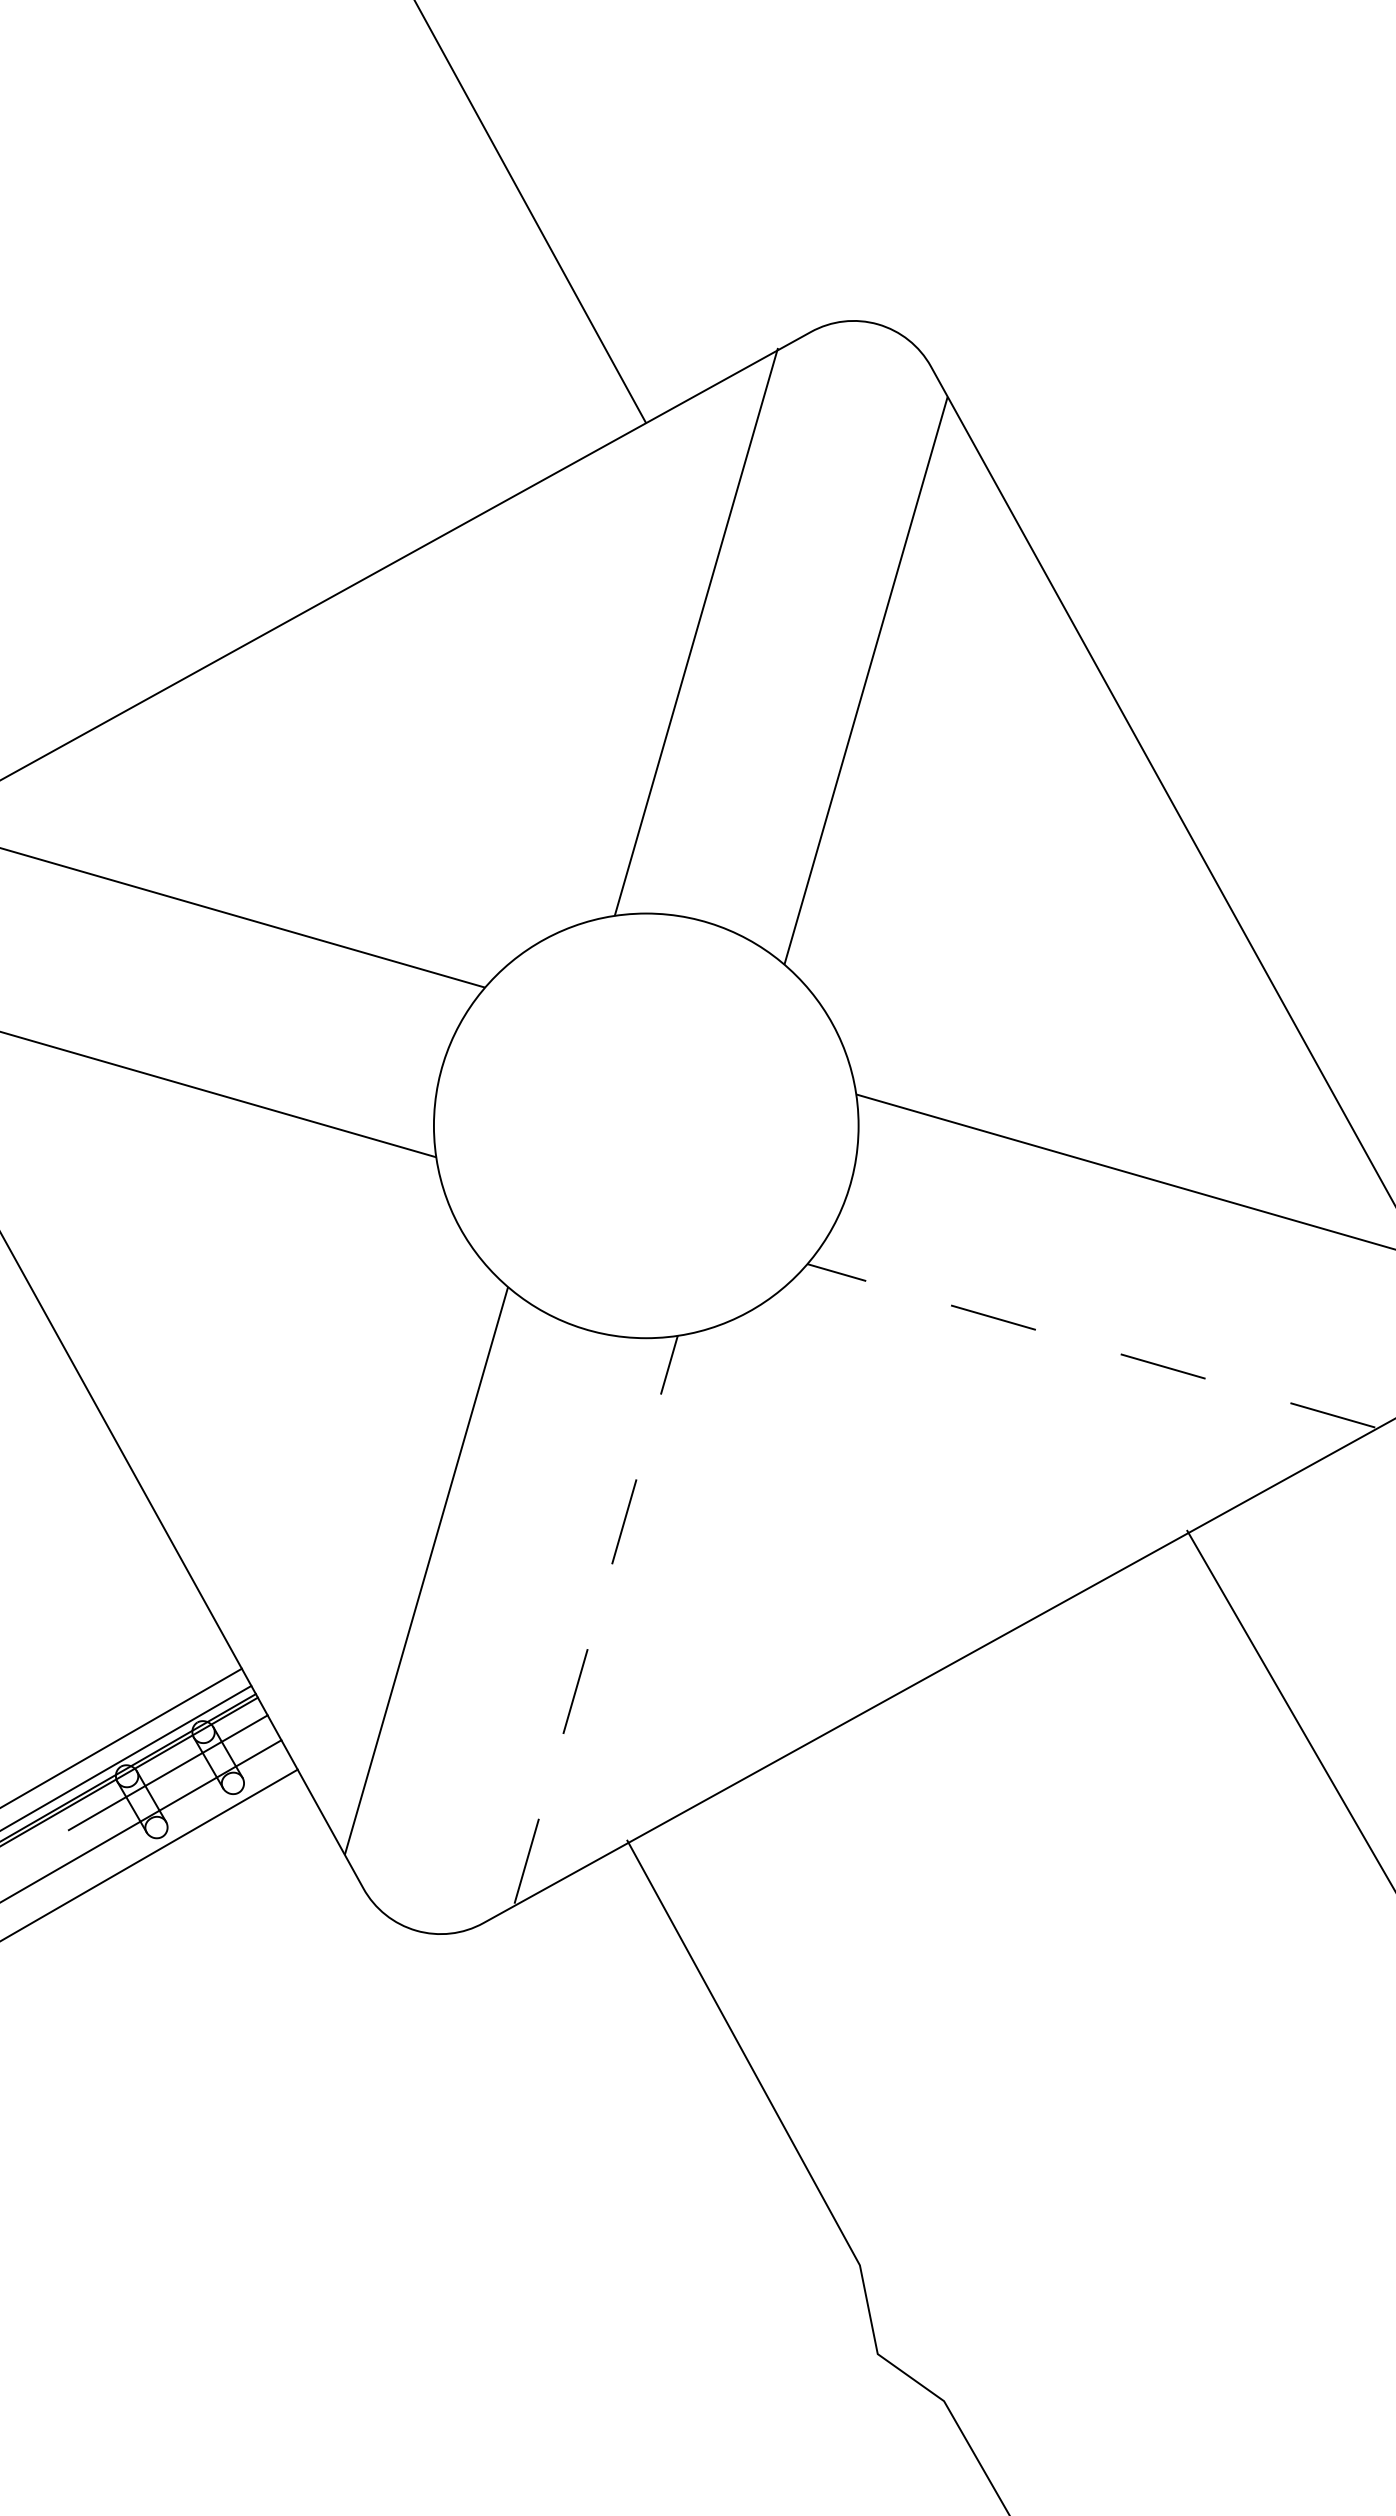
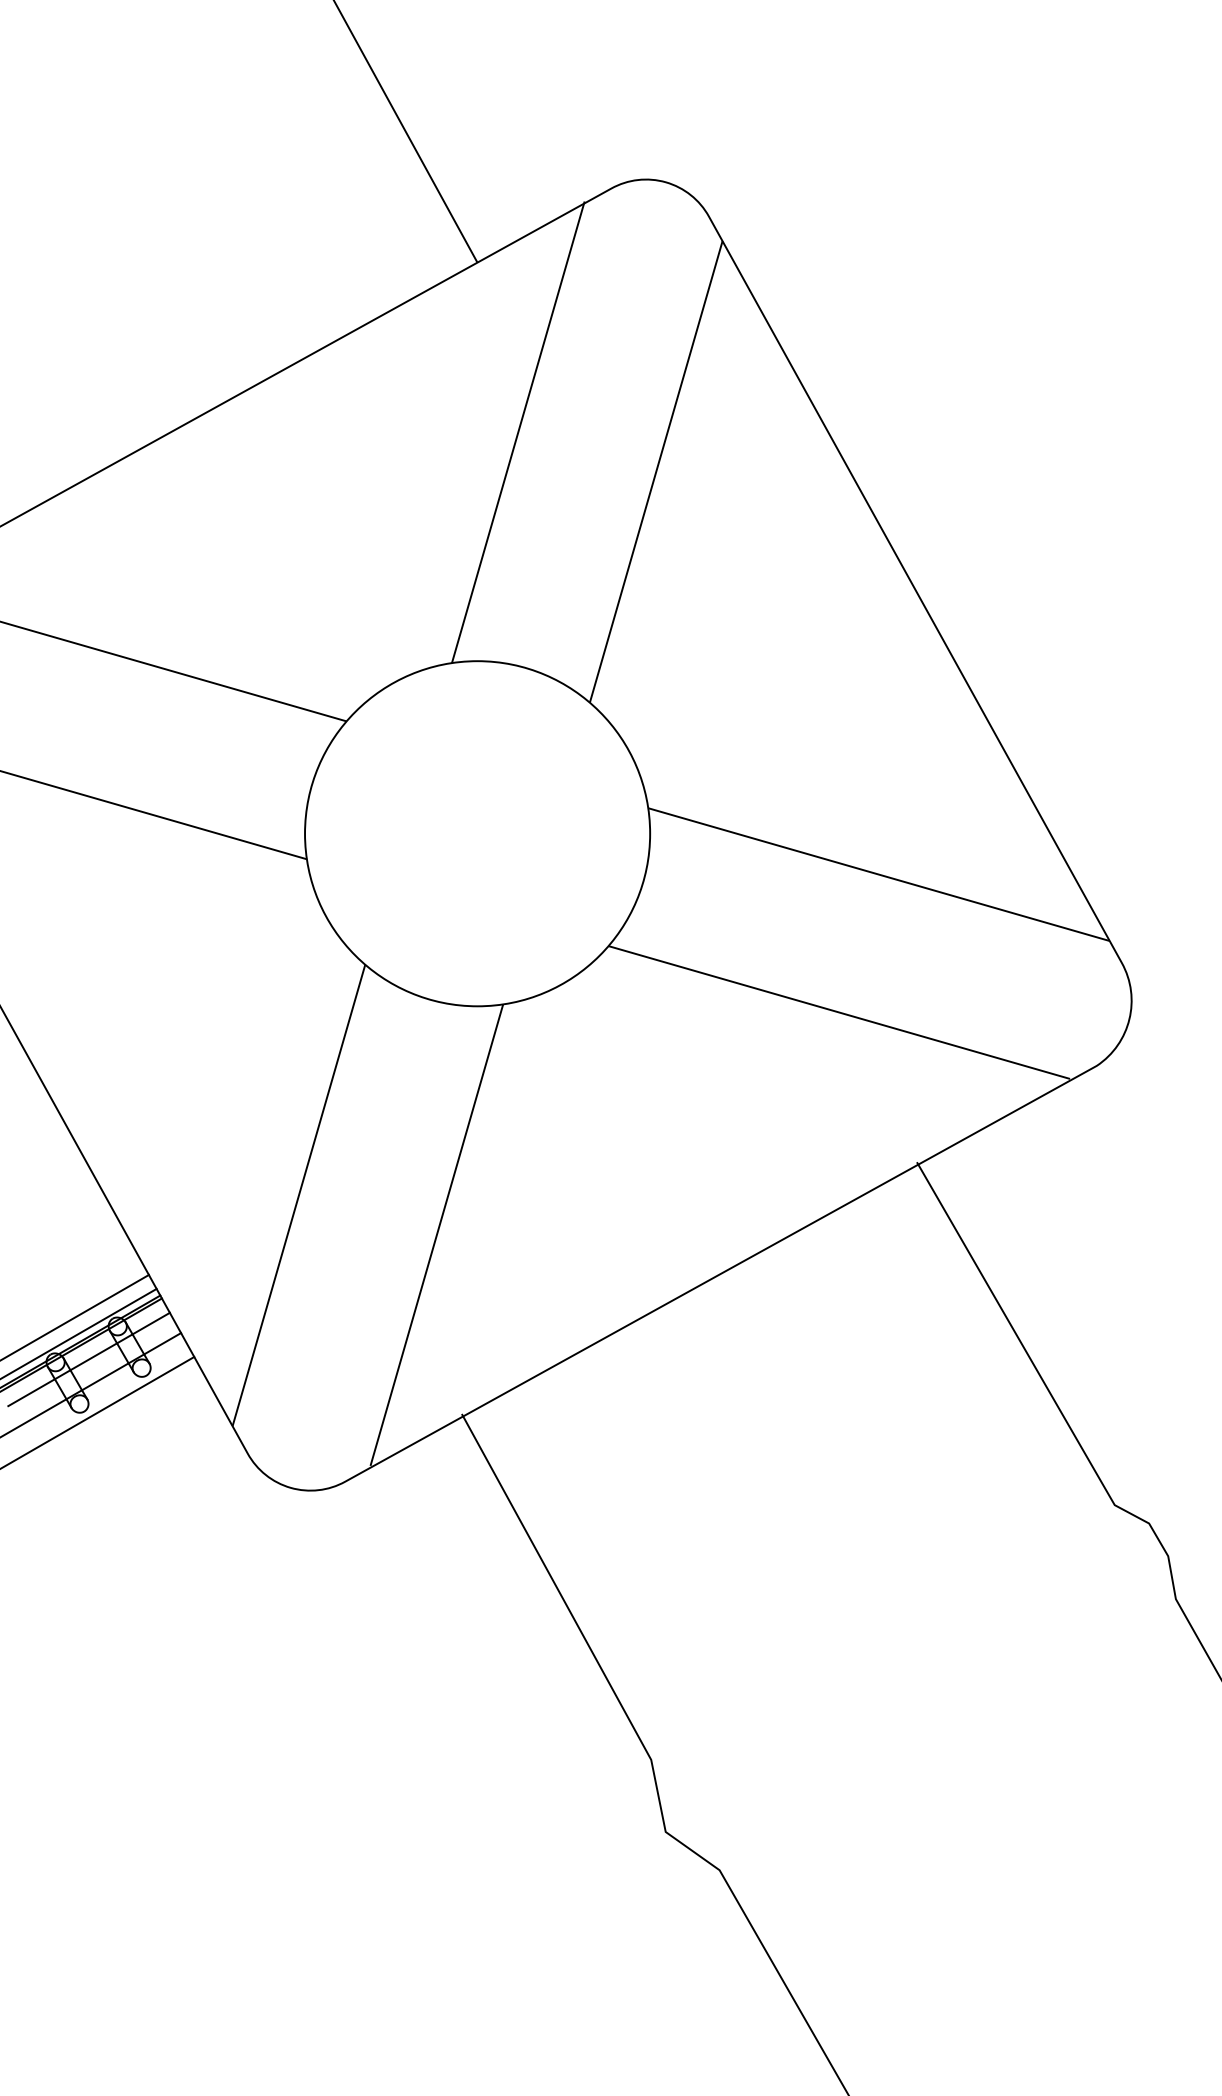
line: (1090, 1345) -> (838, 1012), dashed -> solid
line: (596, 1618) -> (437, 1234), dashed -> solid

